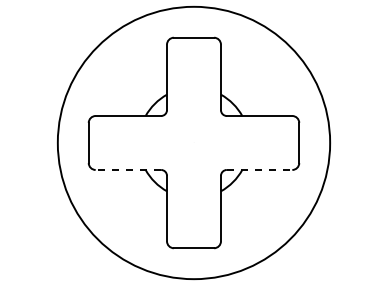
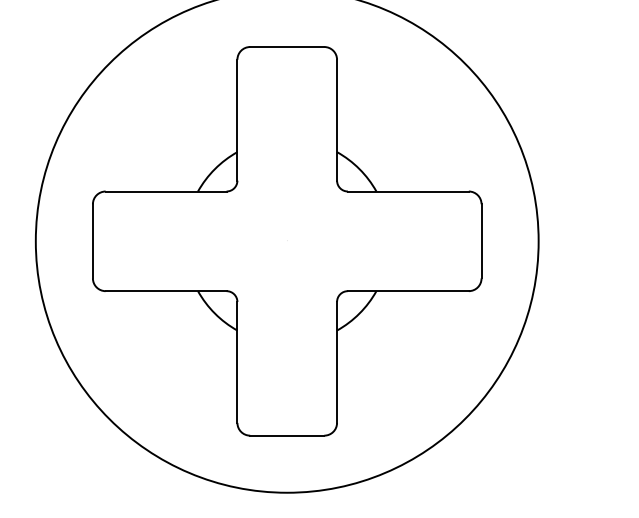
line: (128, 169) -> (166, 290), dashed -> solid
line: (259, 169) -> (408, 290), dashed -> solid

